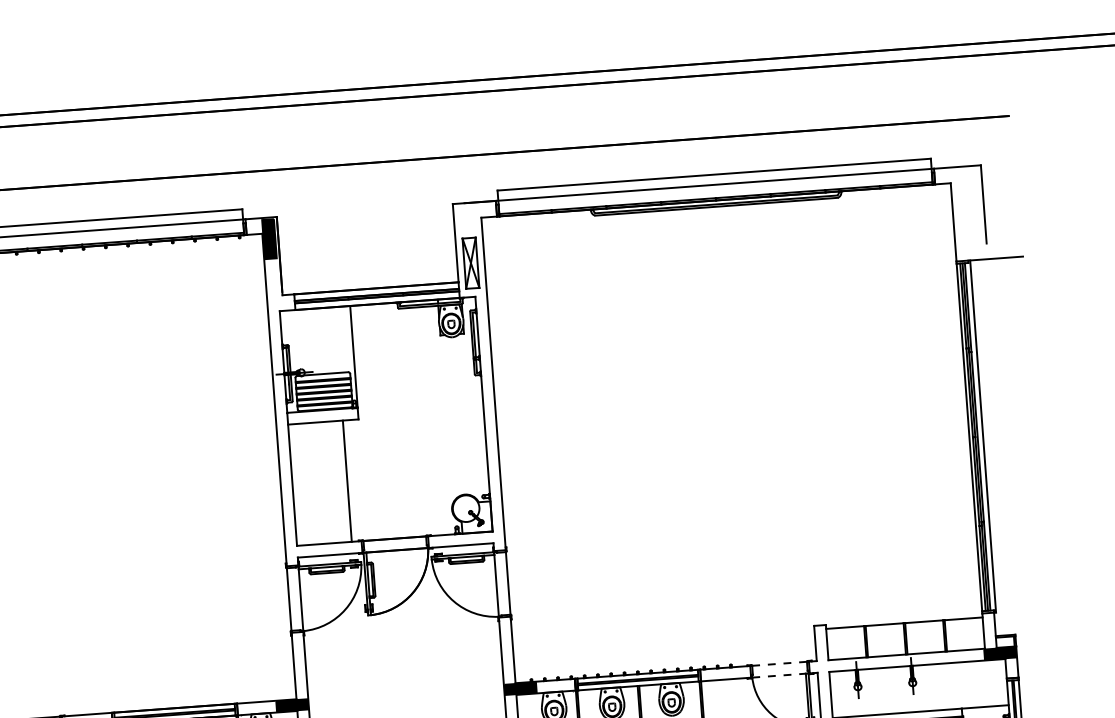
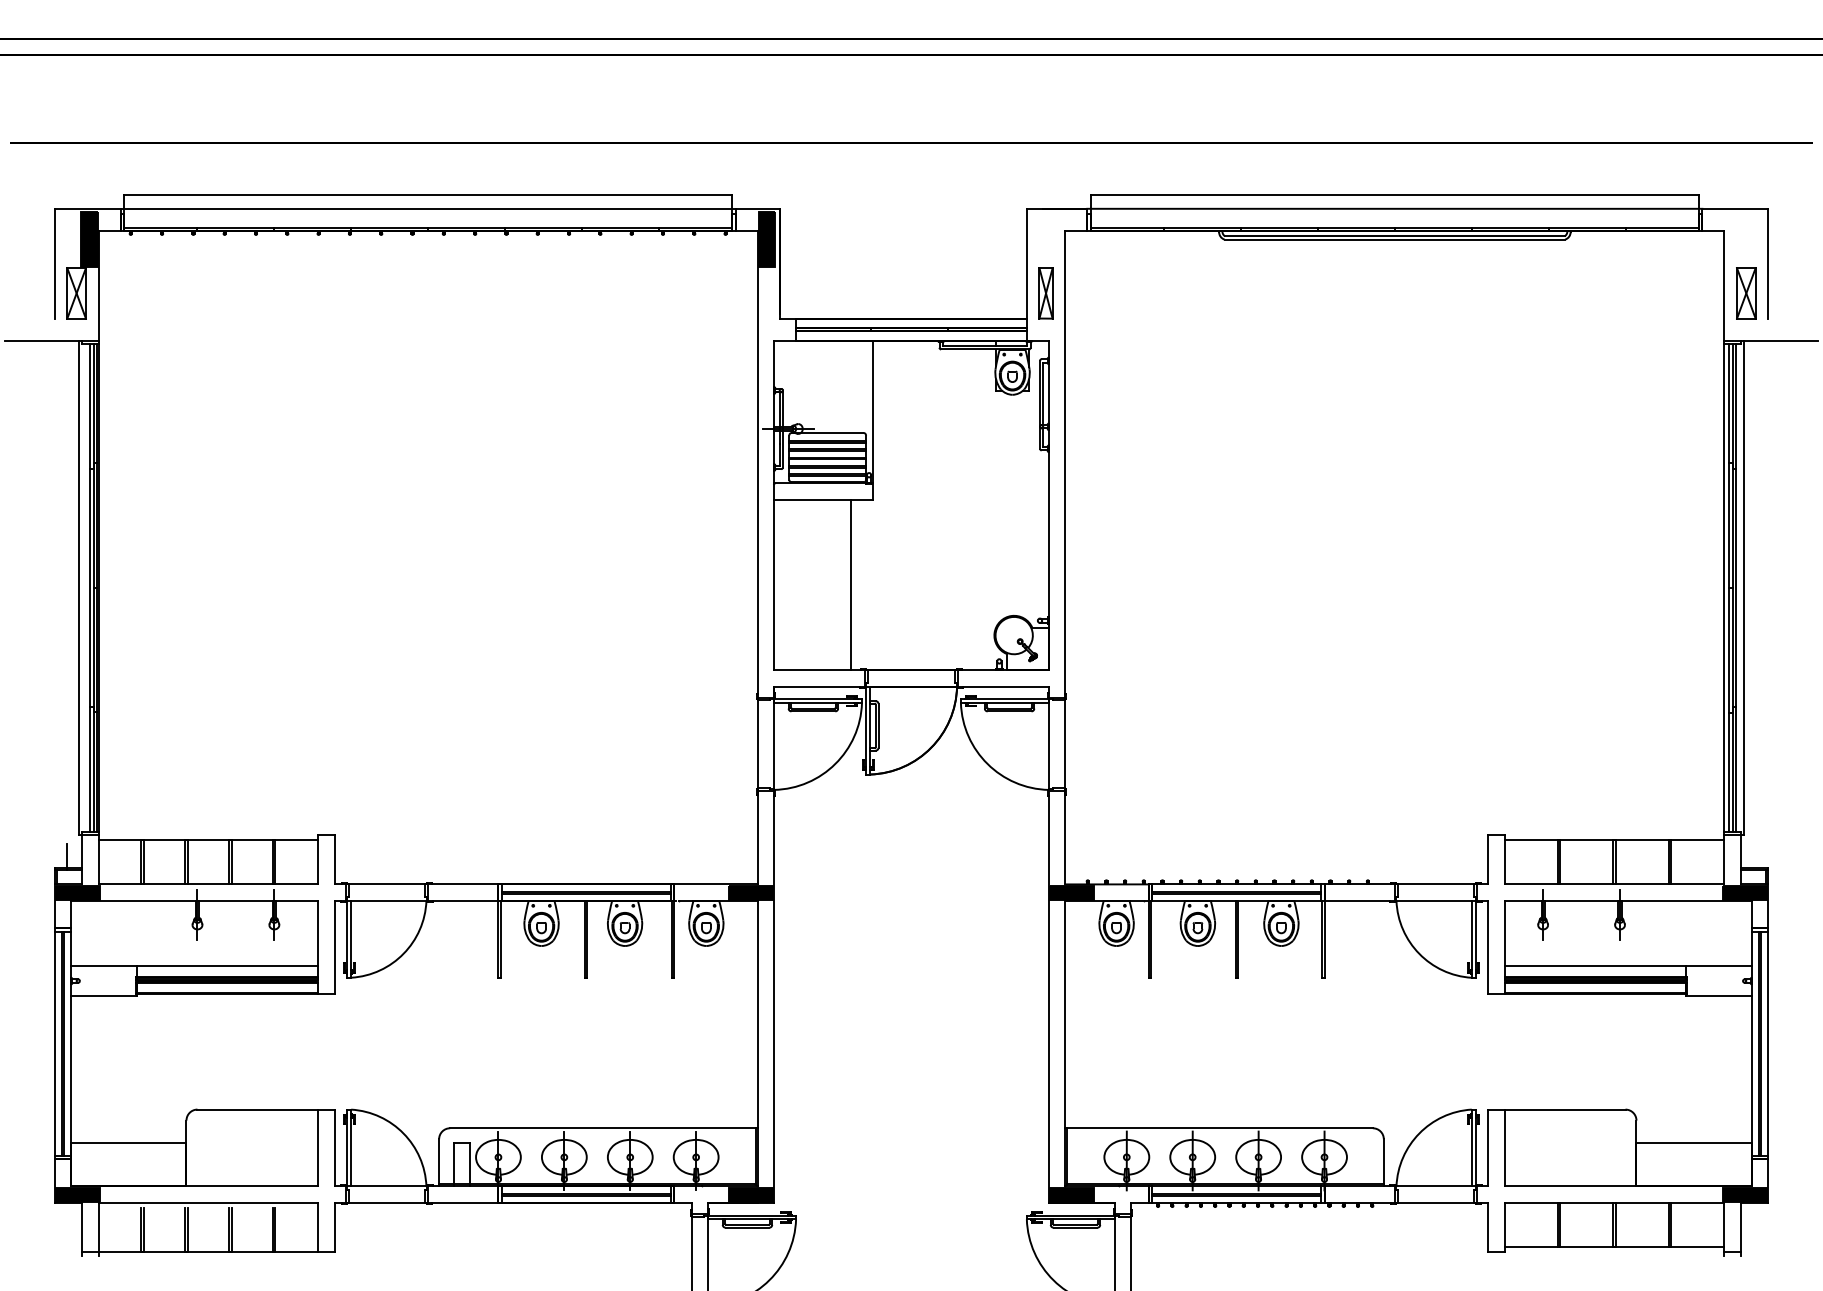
part: (969, 226) -> (1746, 293), added
part: (470, 263) -> (1045, 293), size x0.71
line: (779, 663) -> (1435, 884), dashed -> solid
line: (779, 675) -> (1434, 900), dashed -> solid

